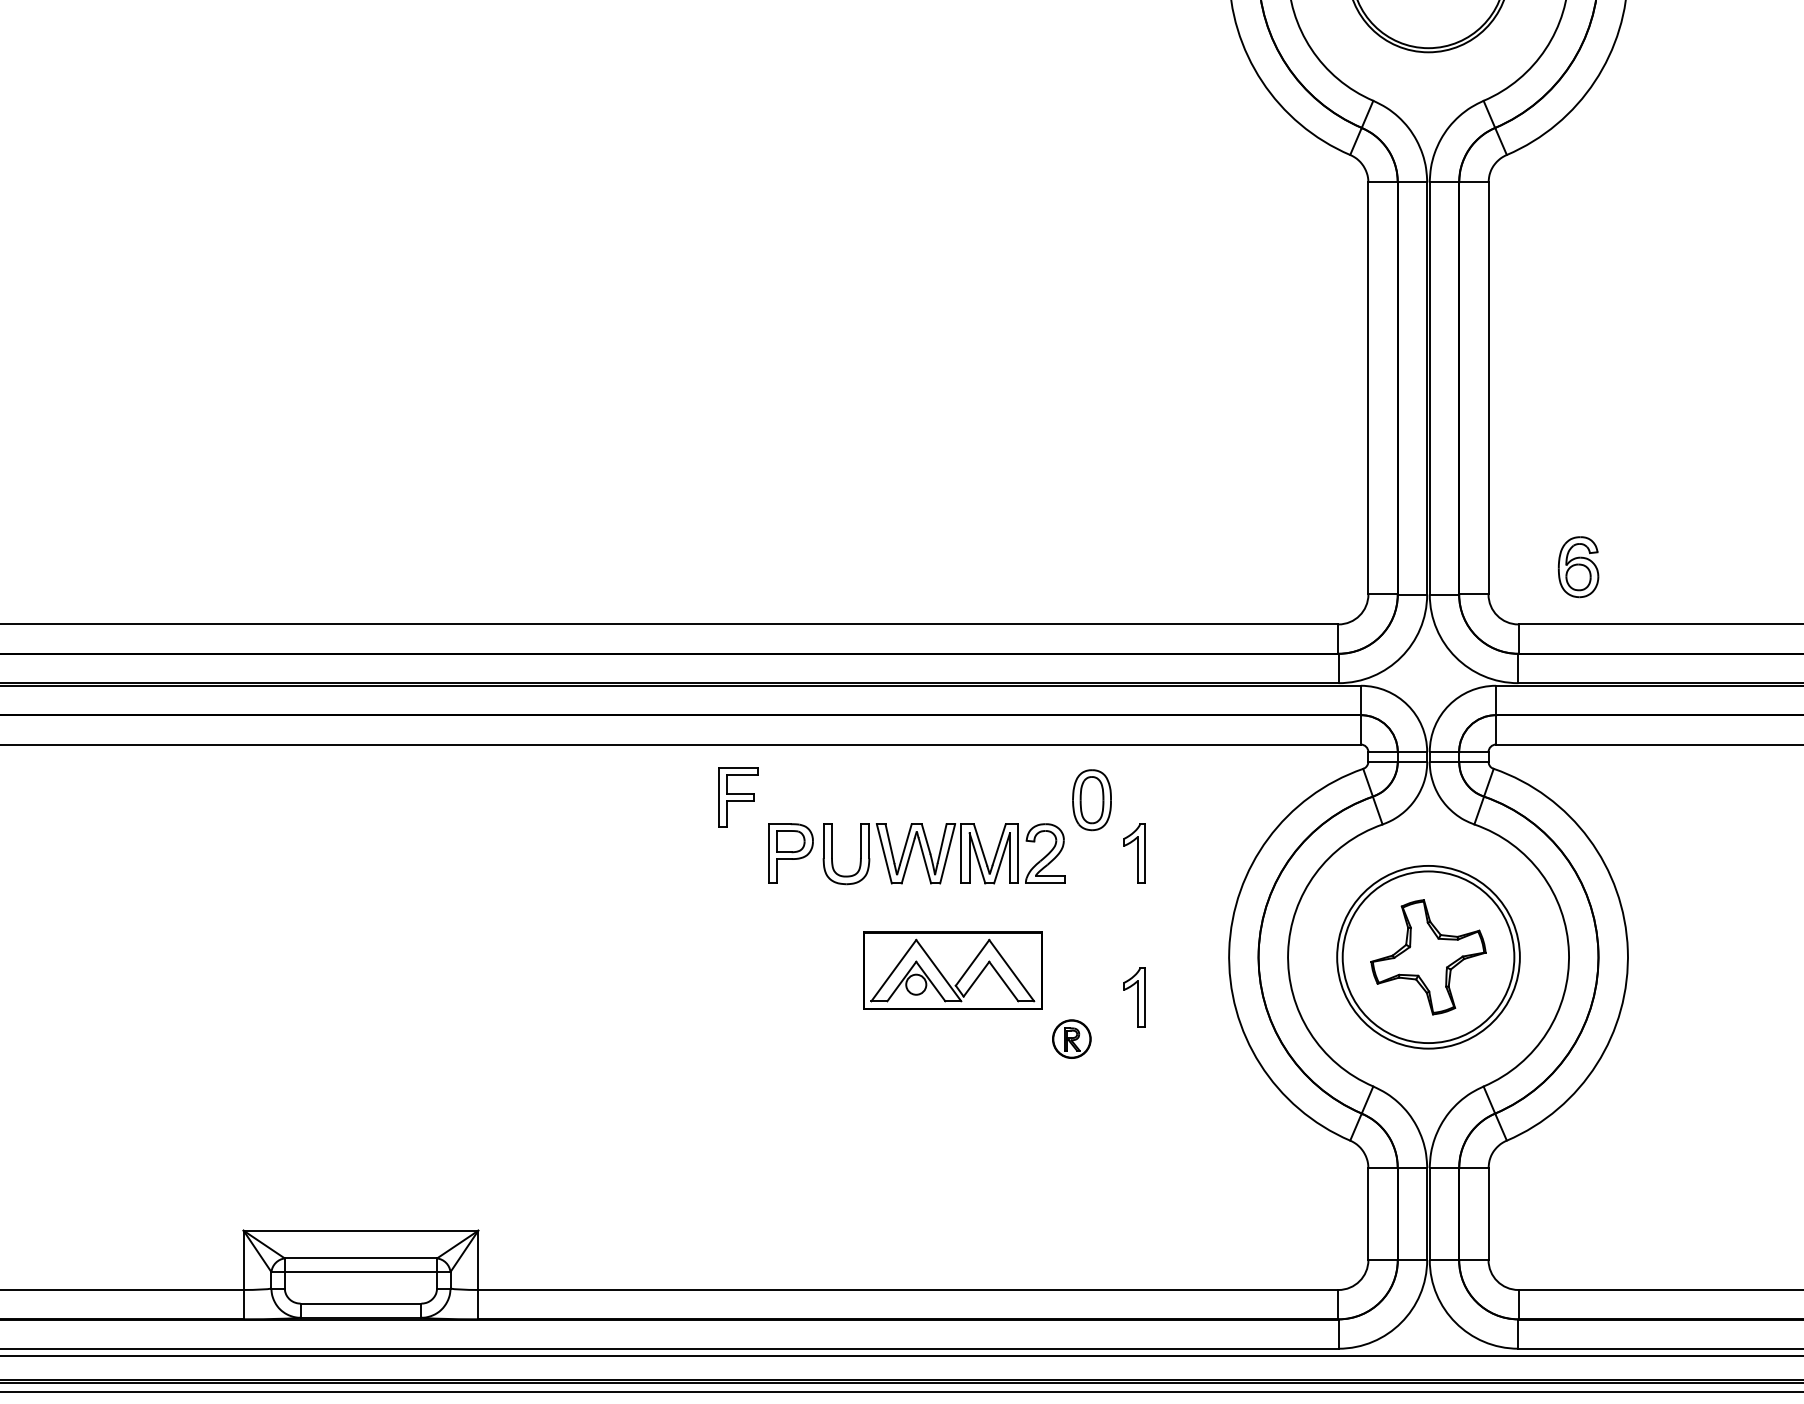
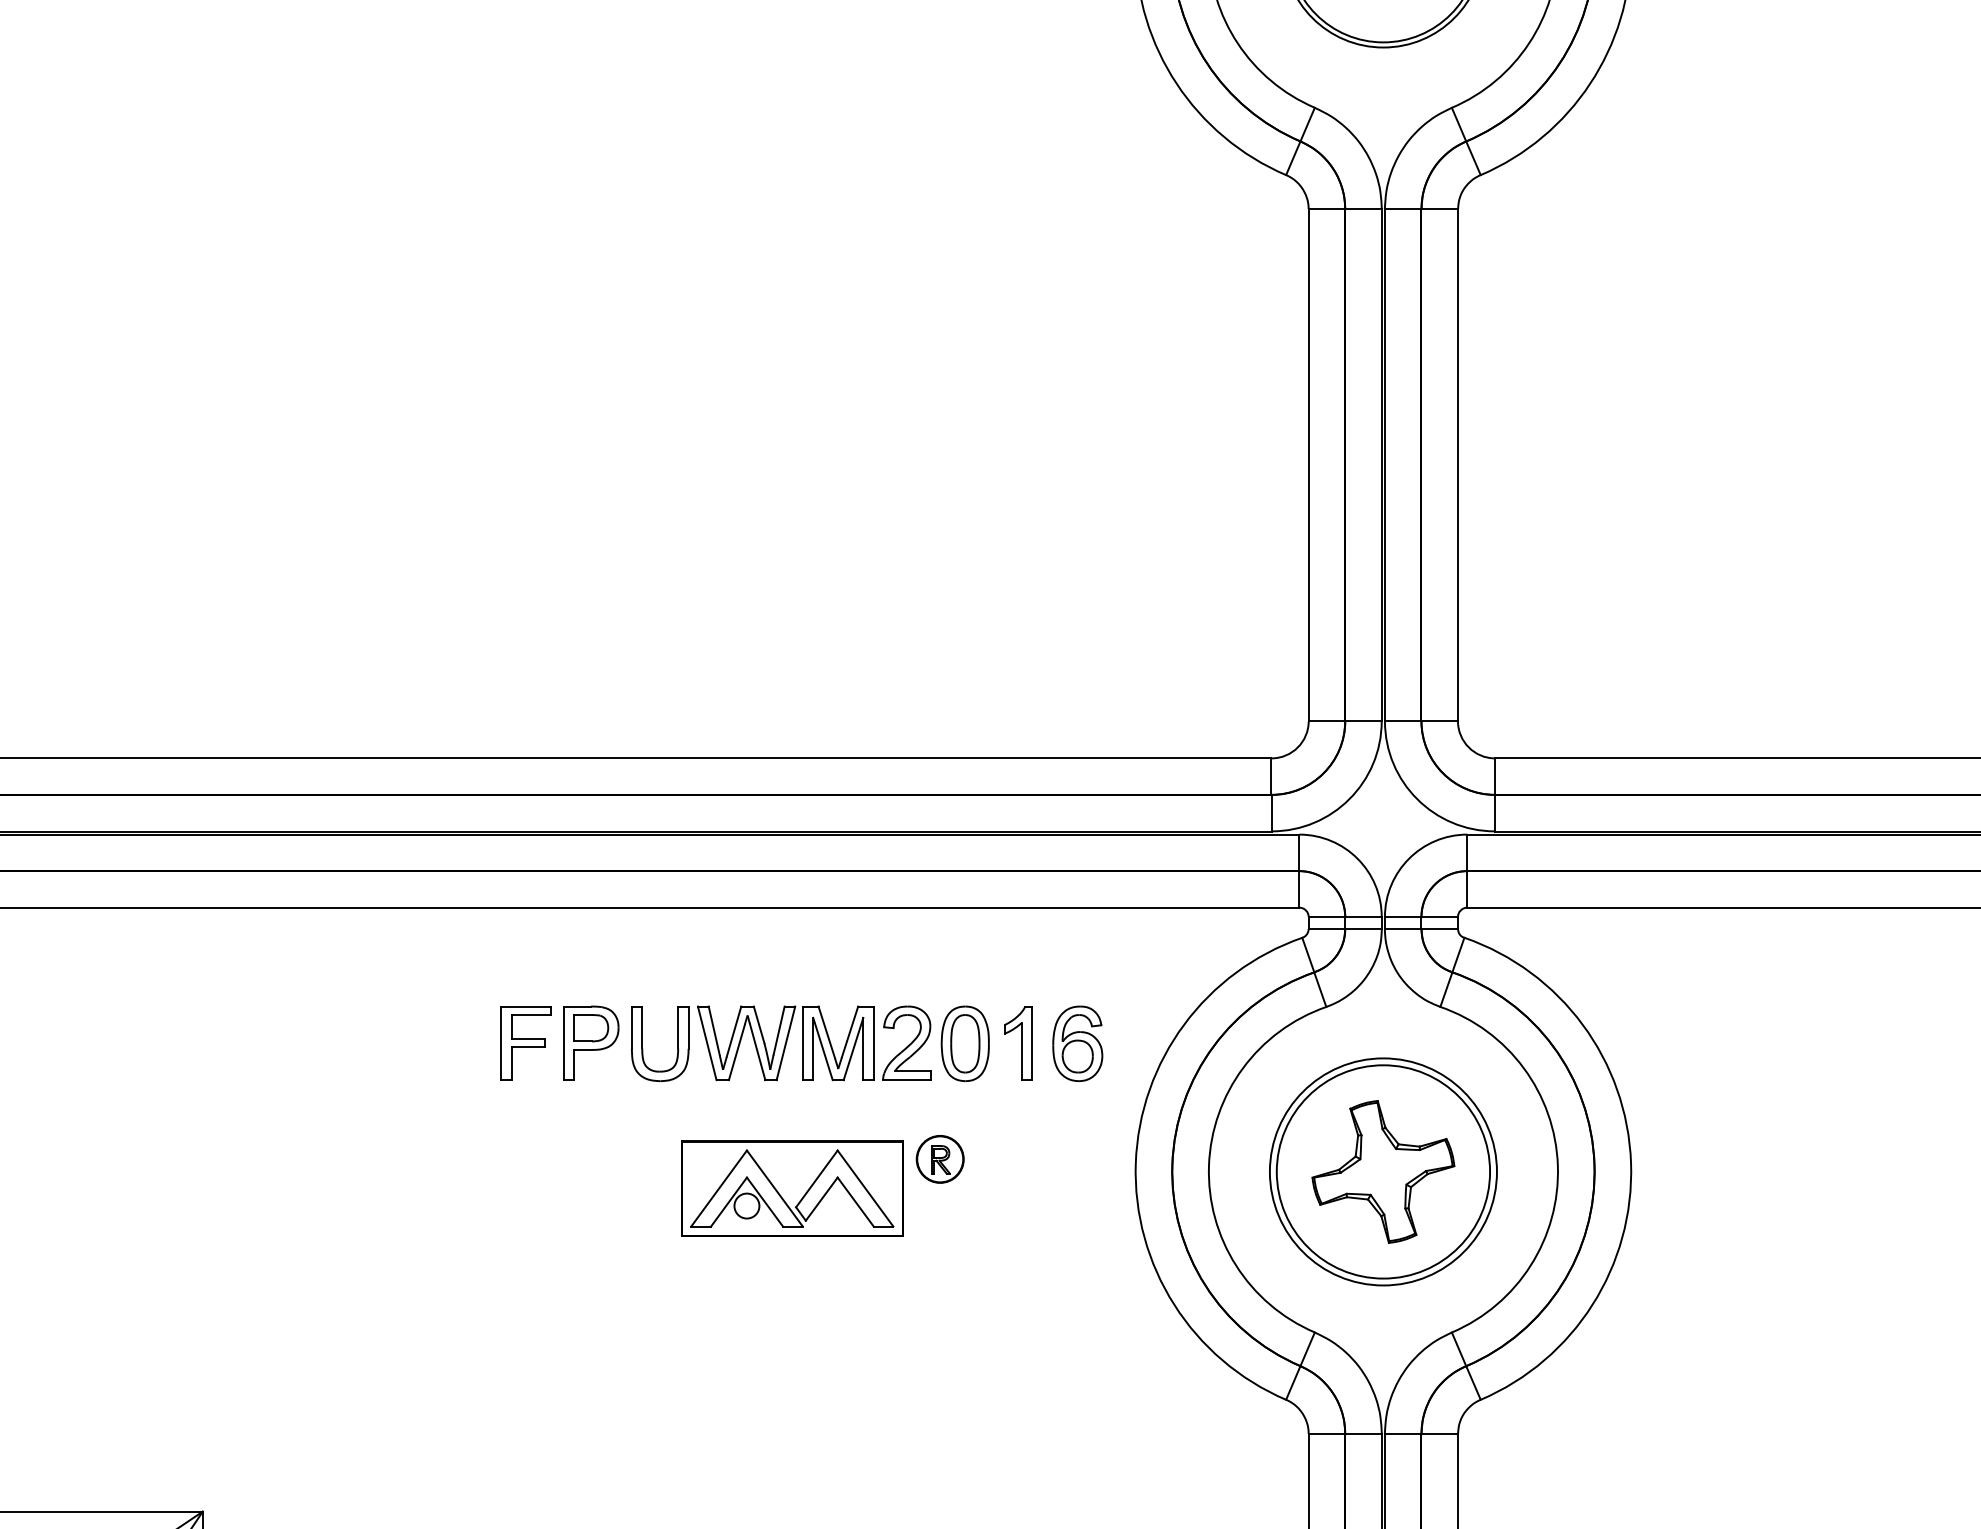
part: (1578, 567) -> (1077, 1044), moved
part: (738, 797) -> (526, 1042), moved
part: (1091, 800) -> (964, 1044), moved
part: (1134, 997) -> (1018, 1221), removed
part: (1071, 1038) -> (939, 1158), moved

